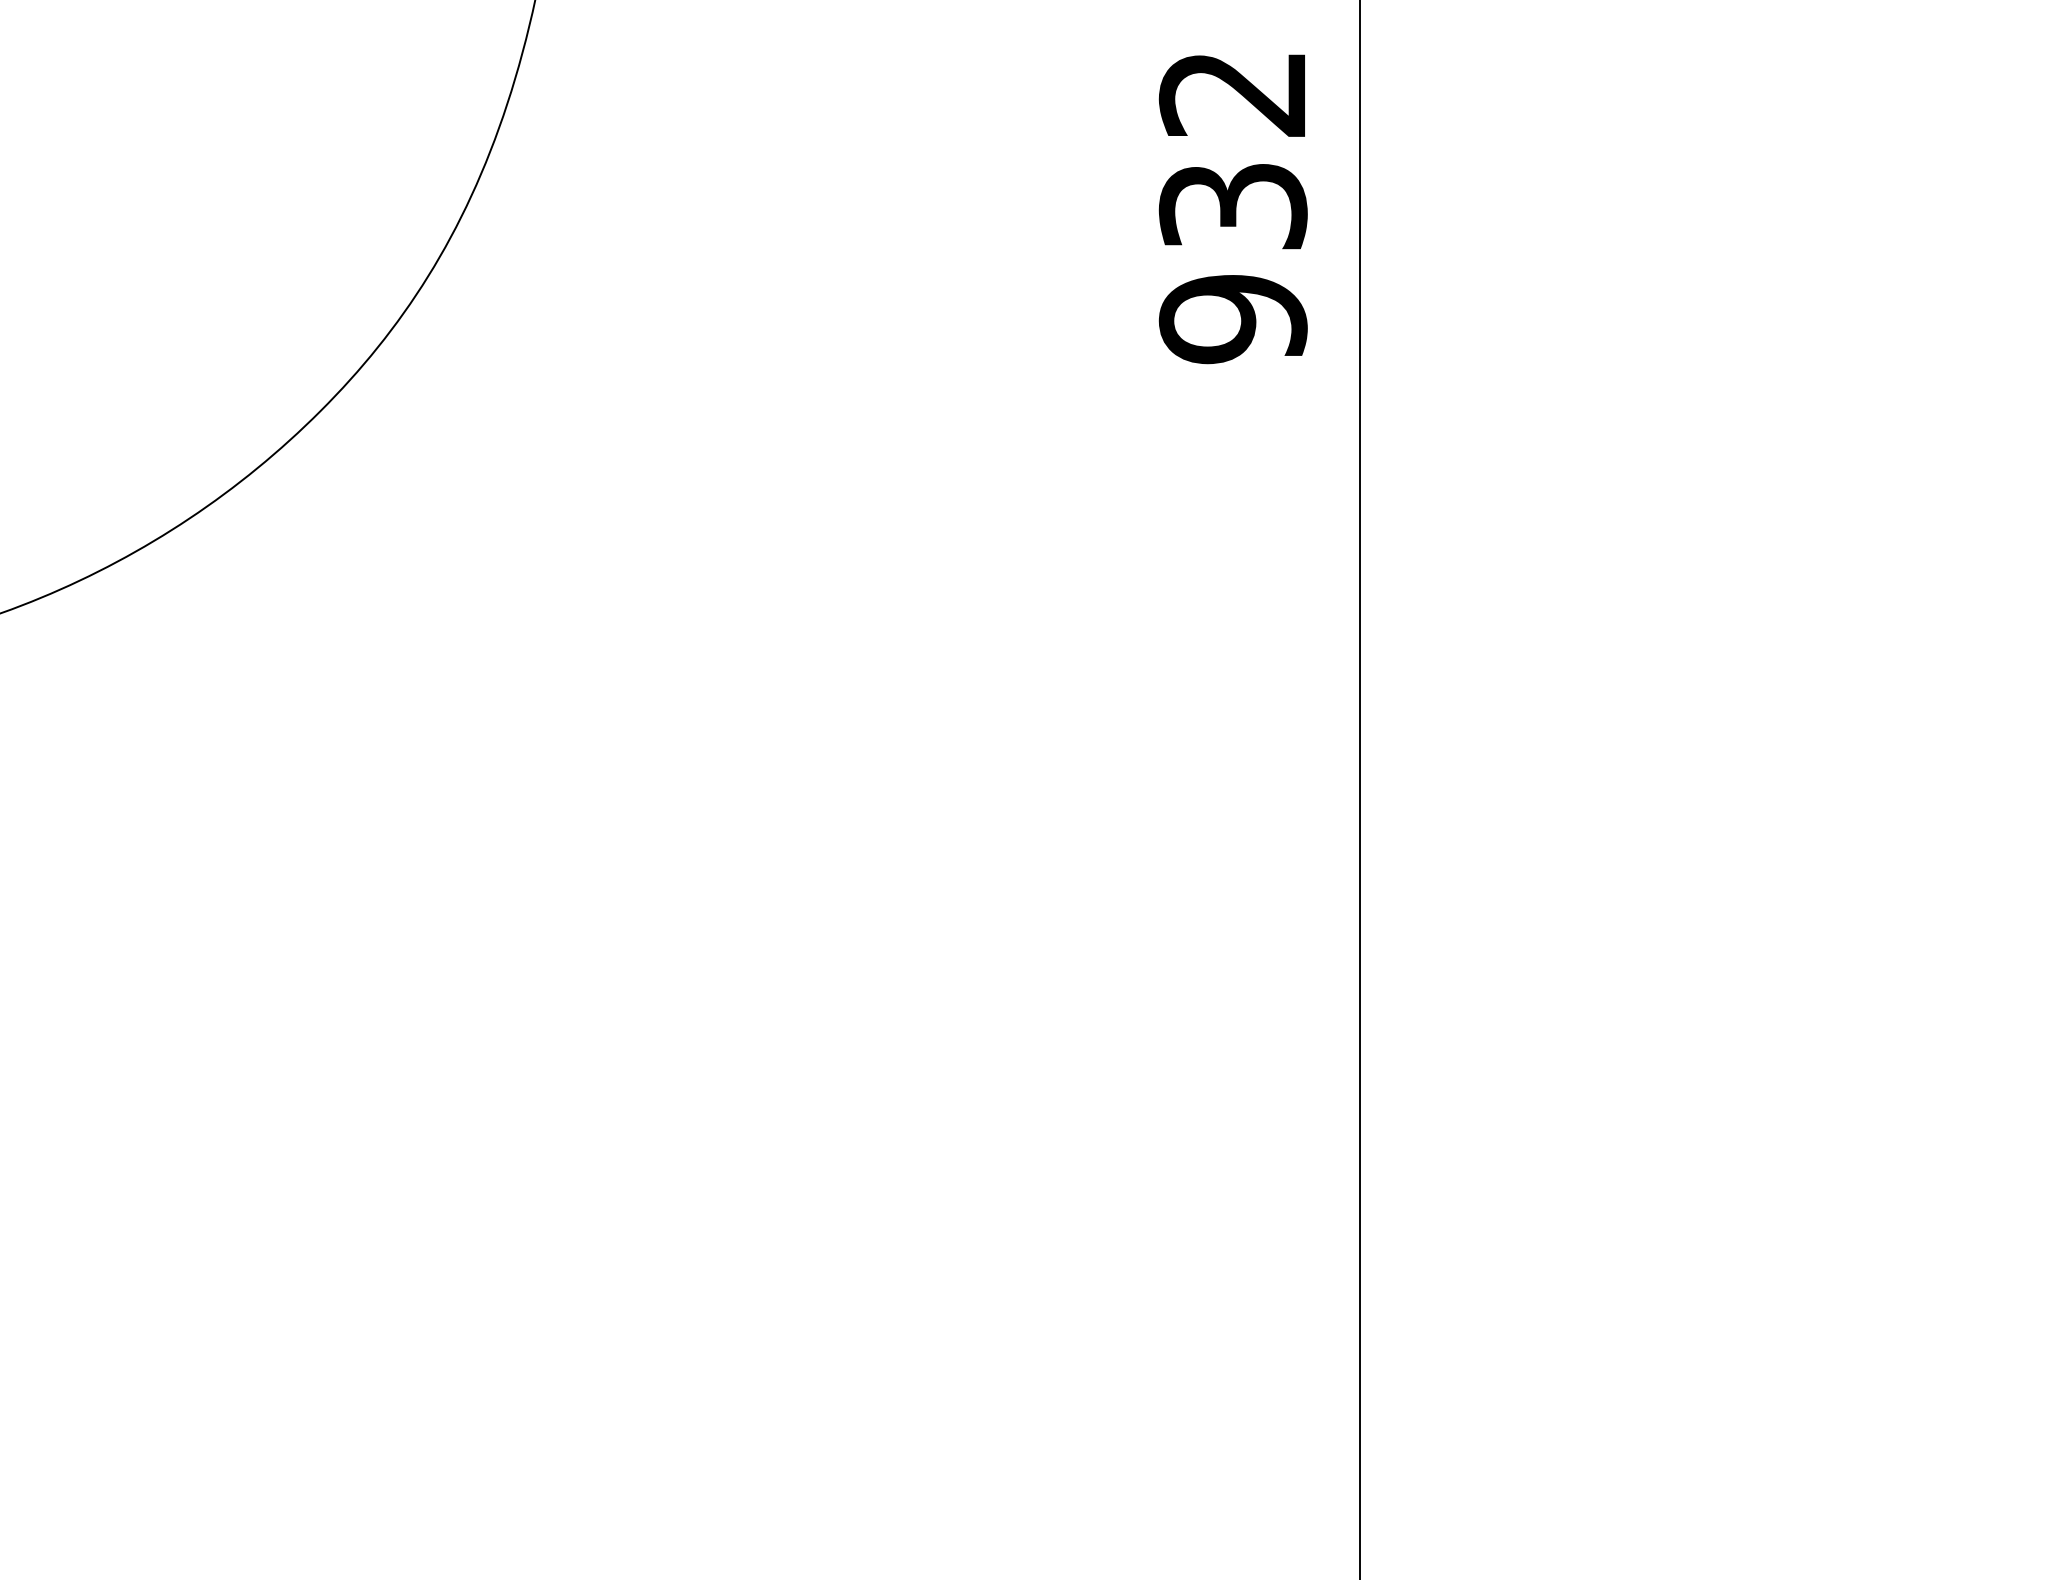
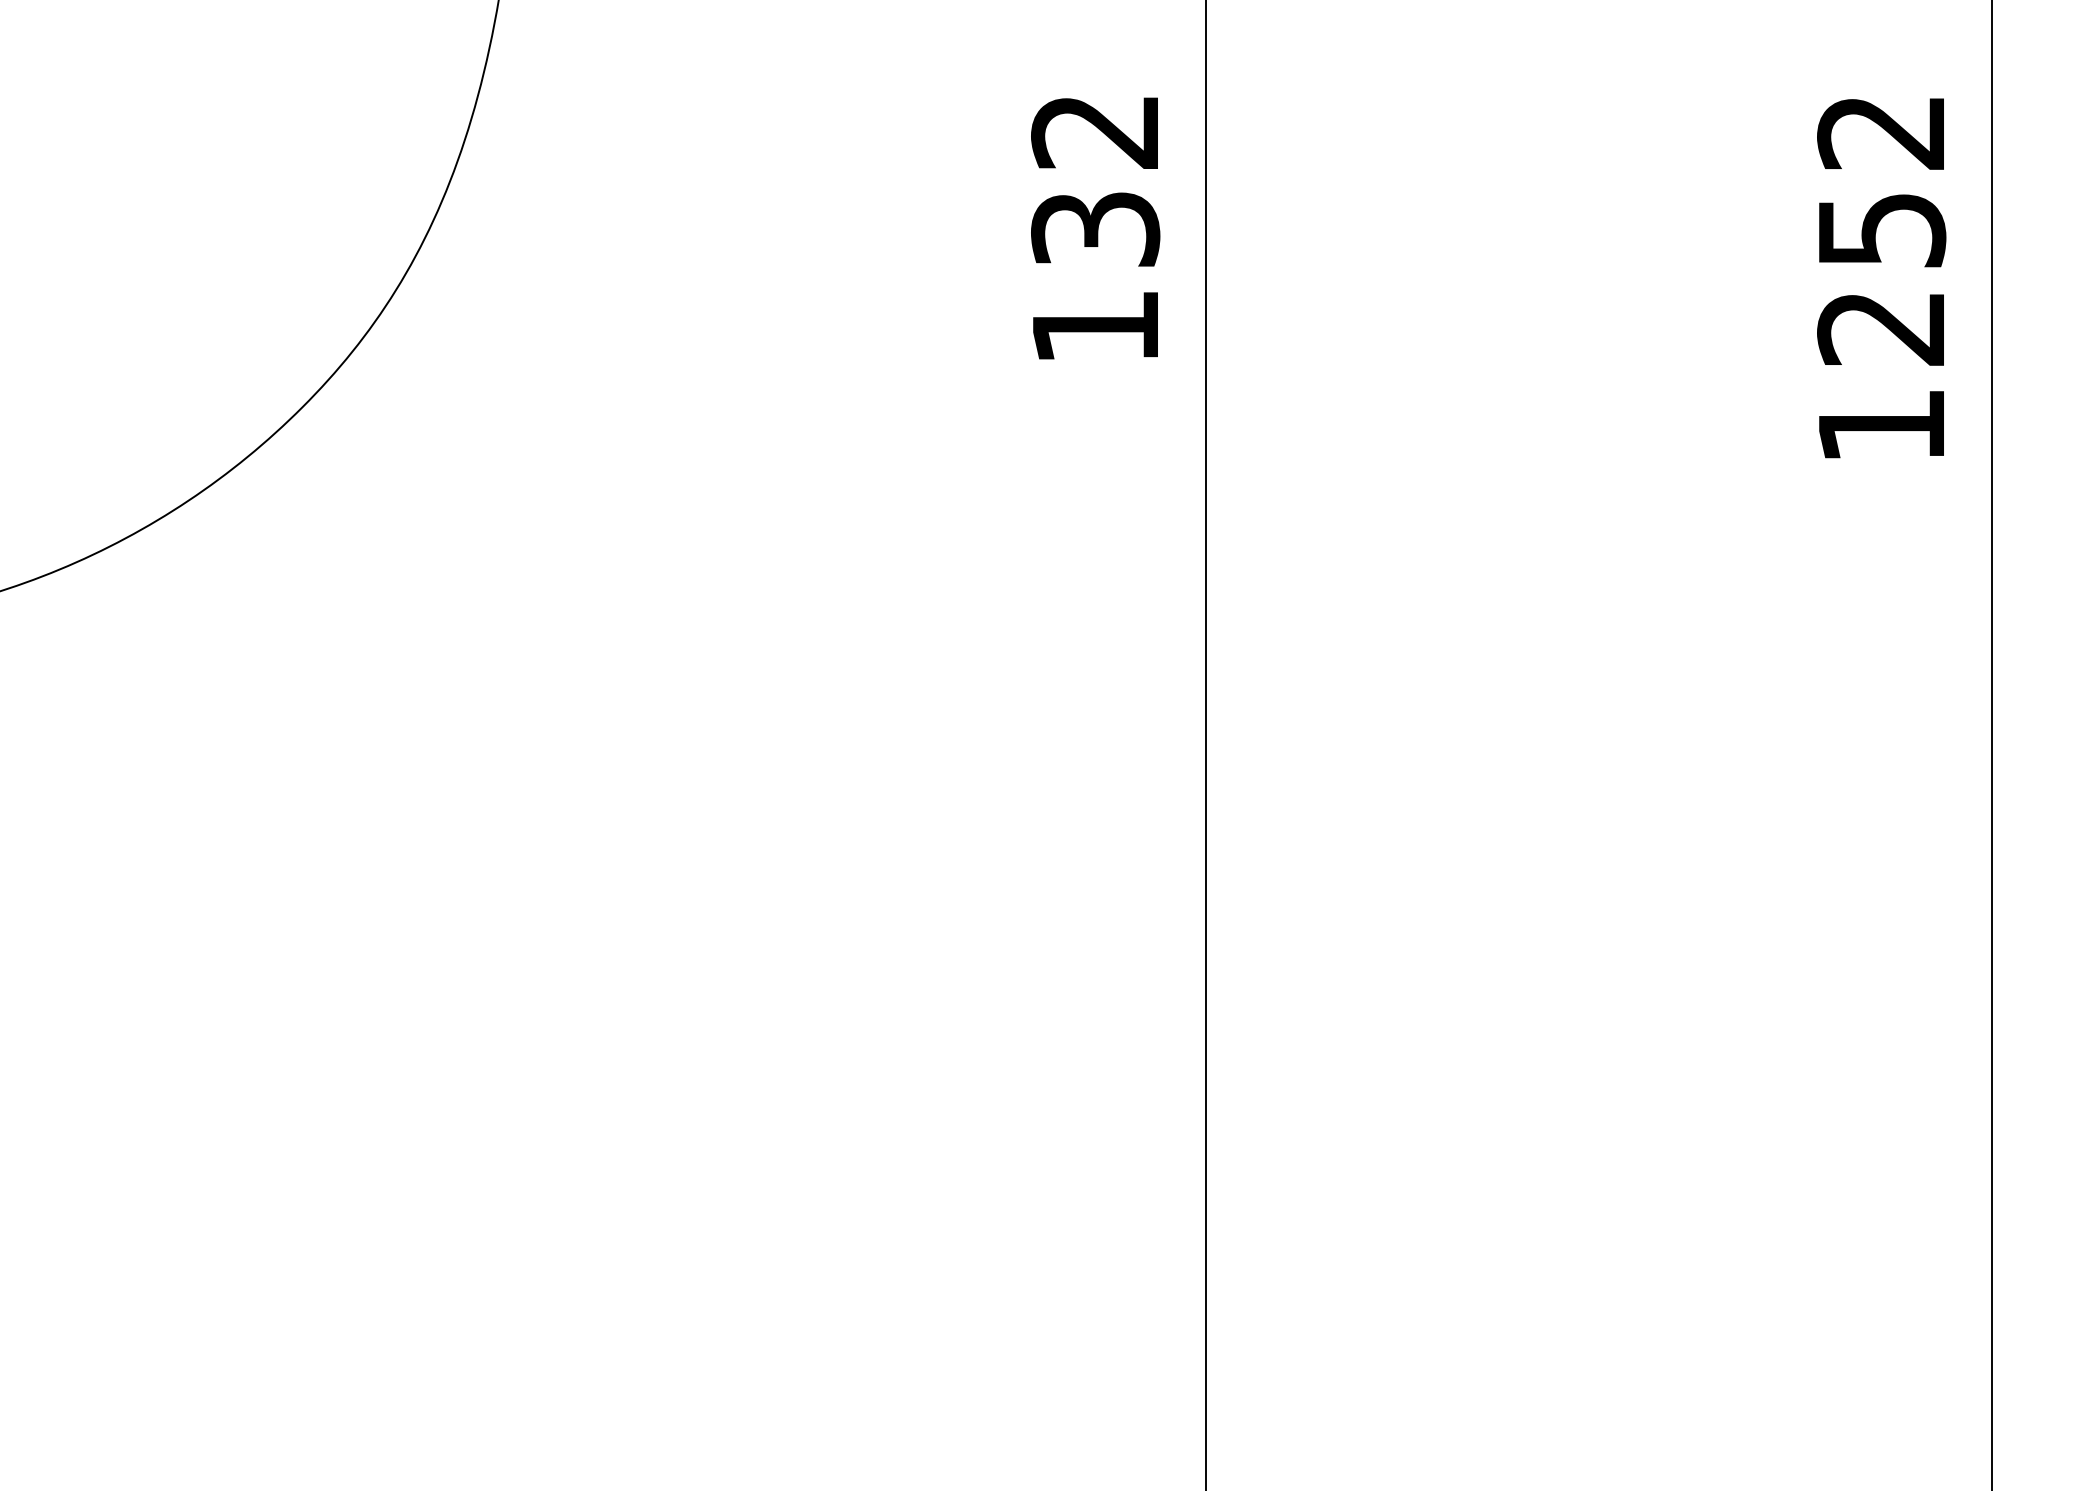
text: (1233, 319) -> (1095, 327), 932 -> 132

